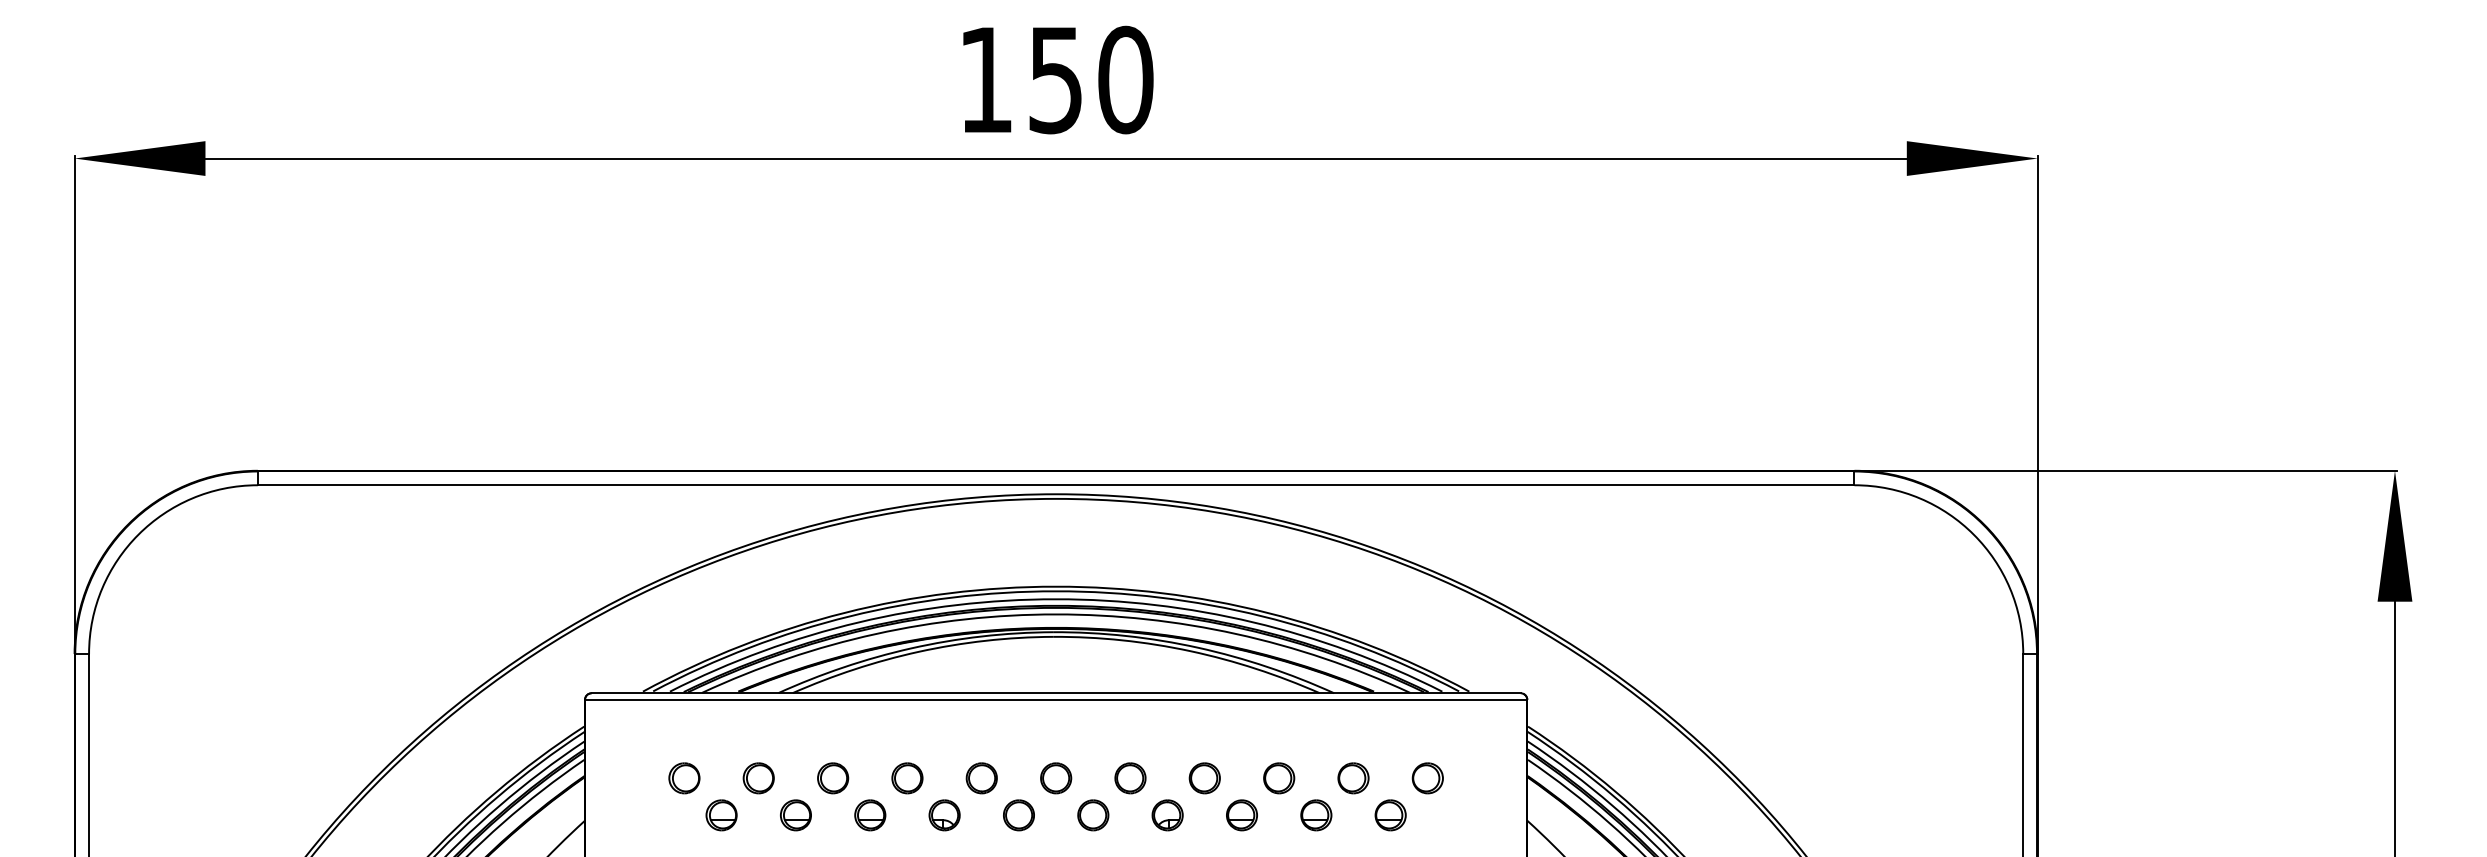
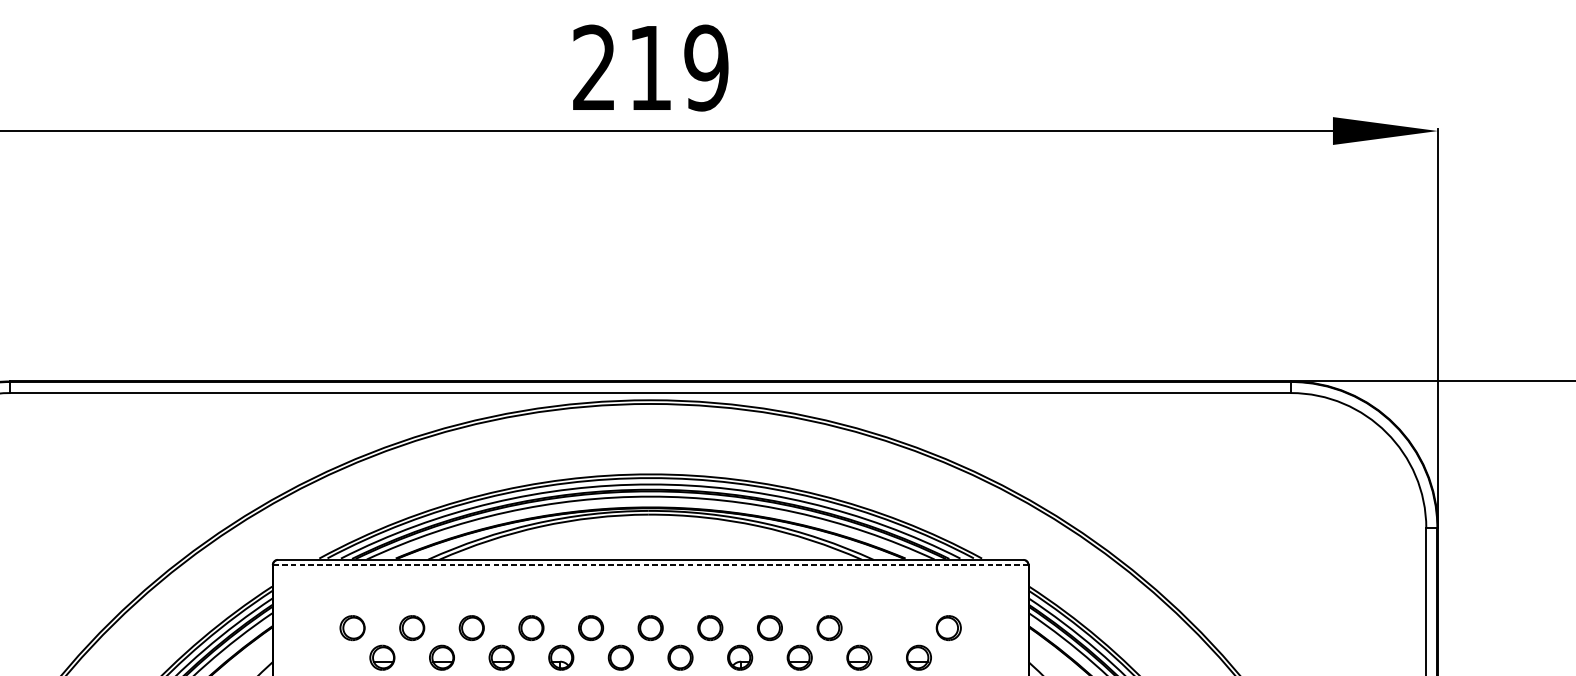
text: (1056, 79) -> (650, 67), 150 -> 219
line: (1055, 699) -> (650, 564), solid -> dashed
part: (1353, 778) -> (889, 628), removed

